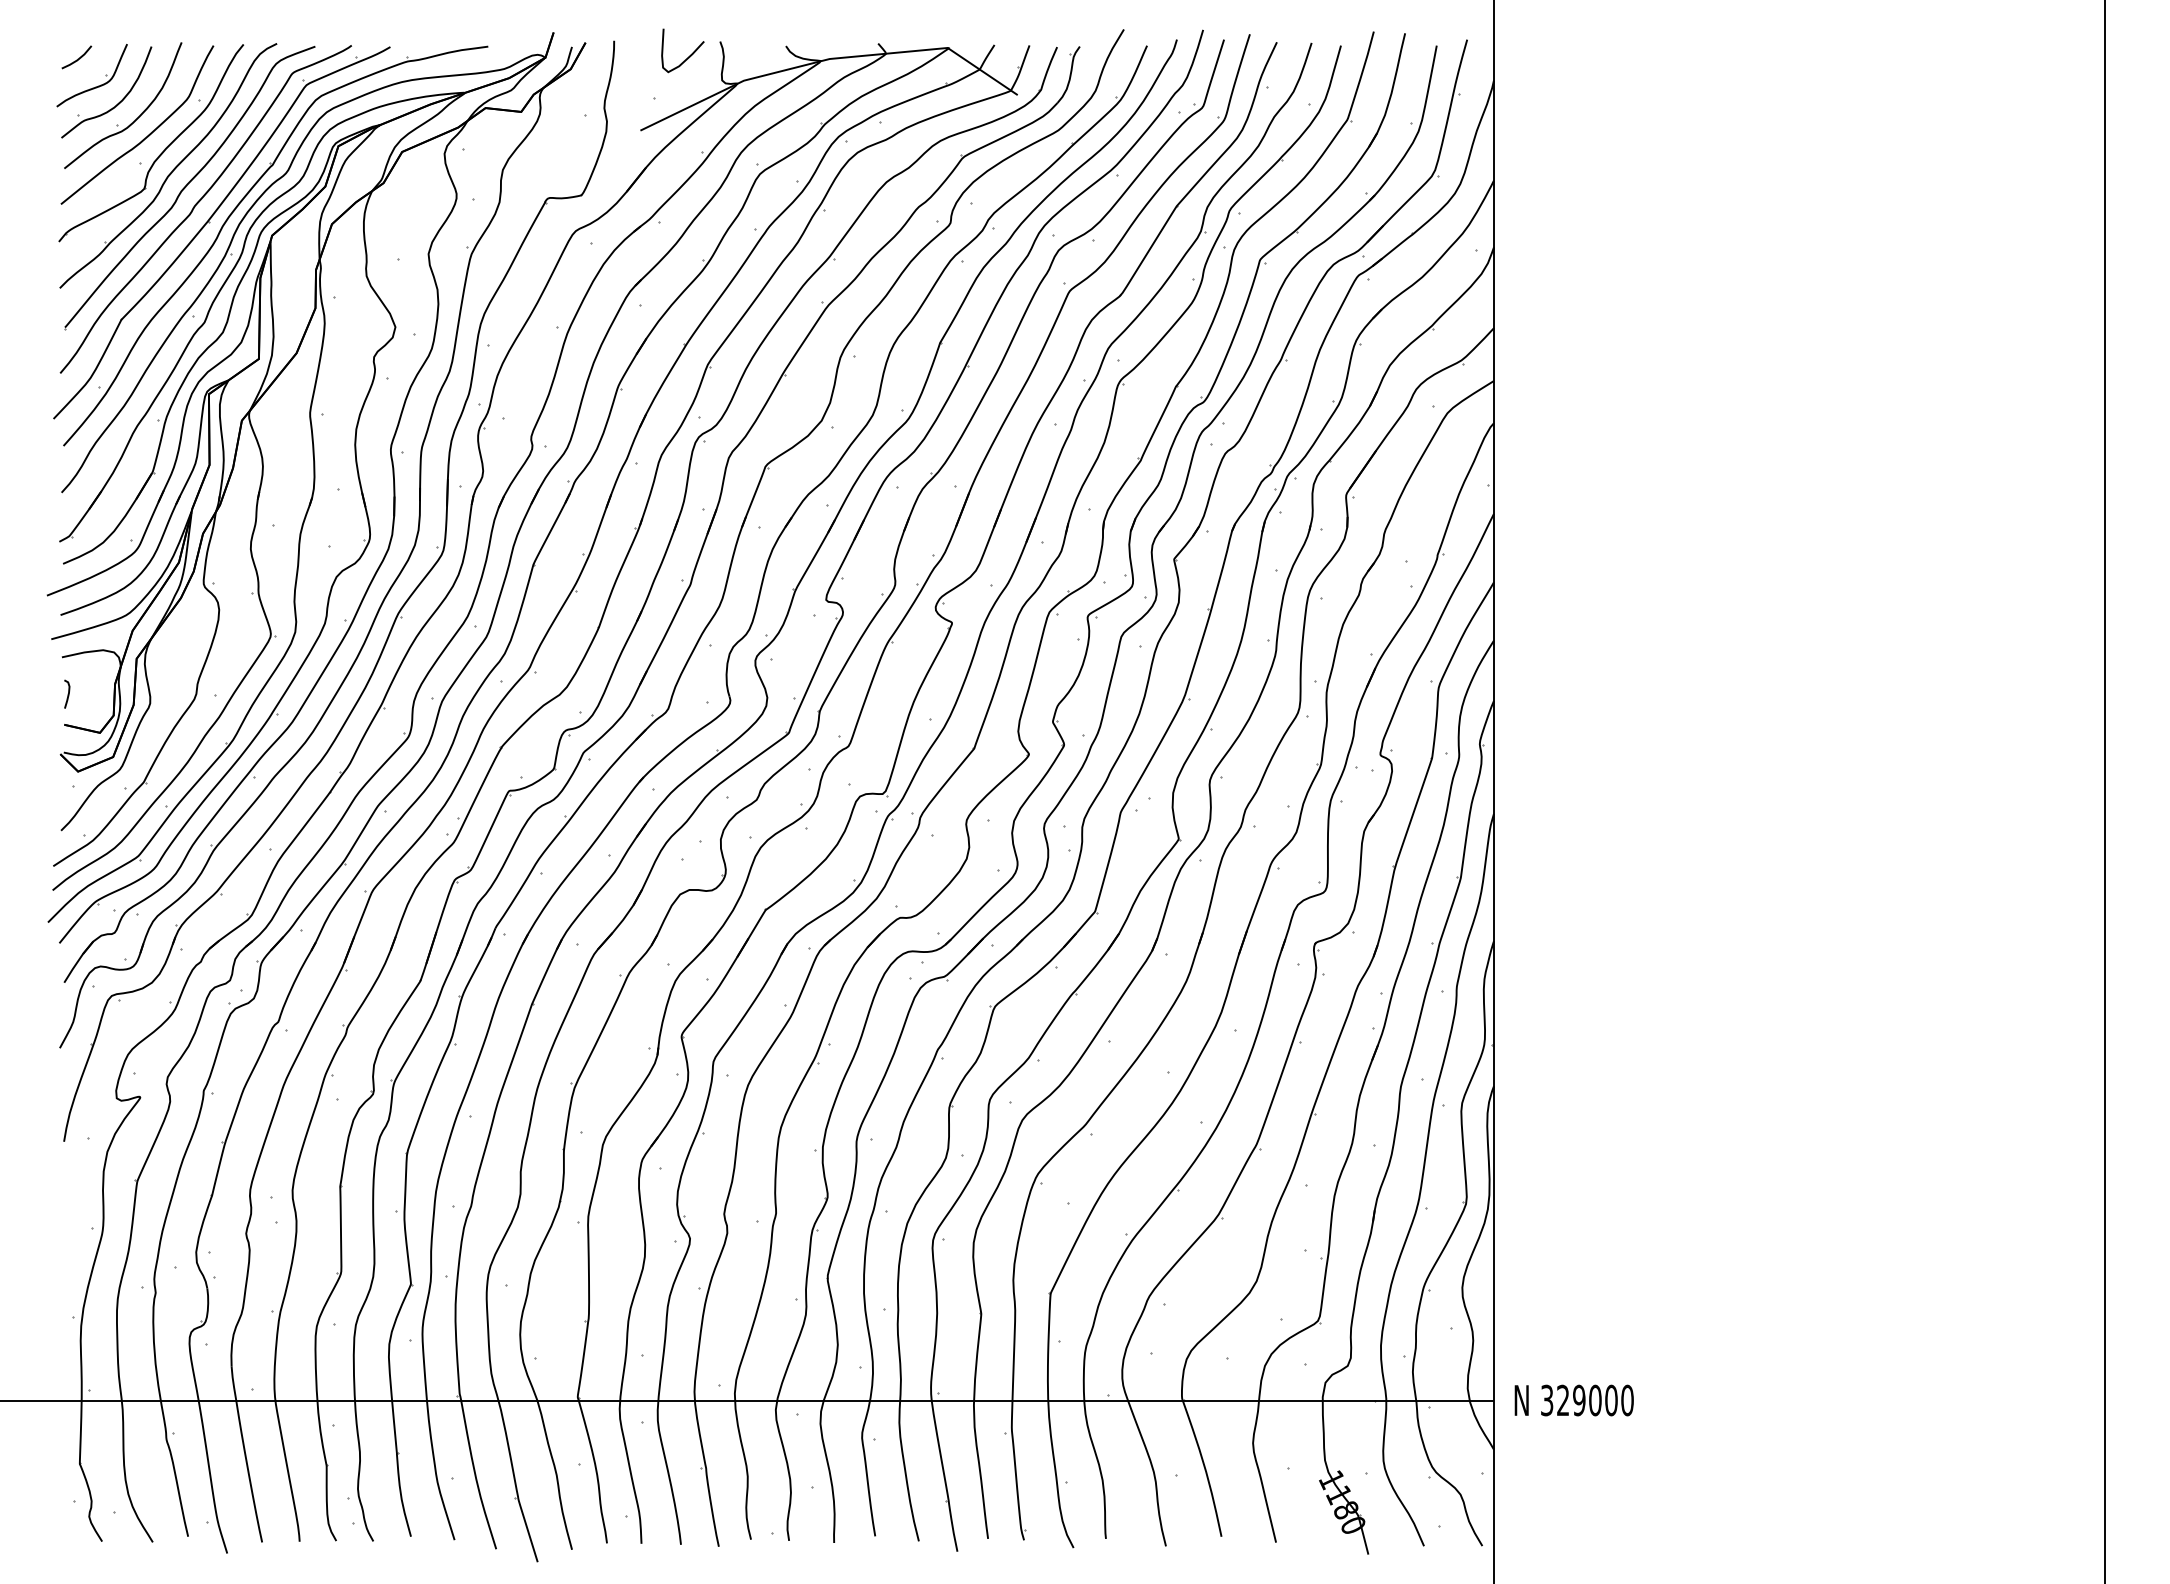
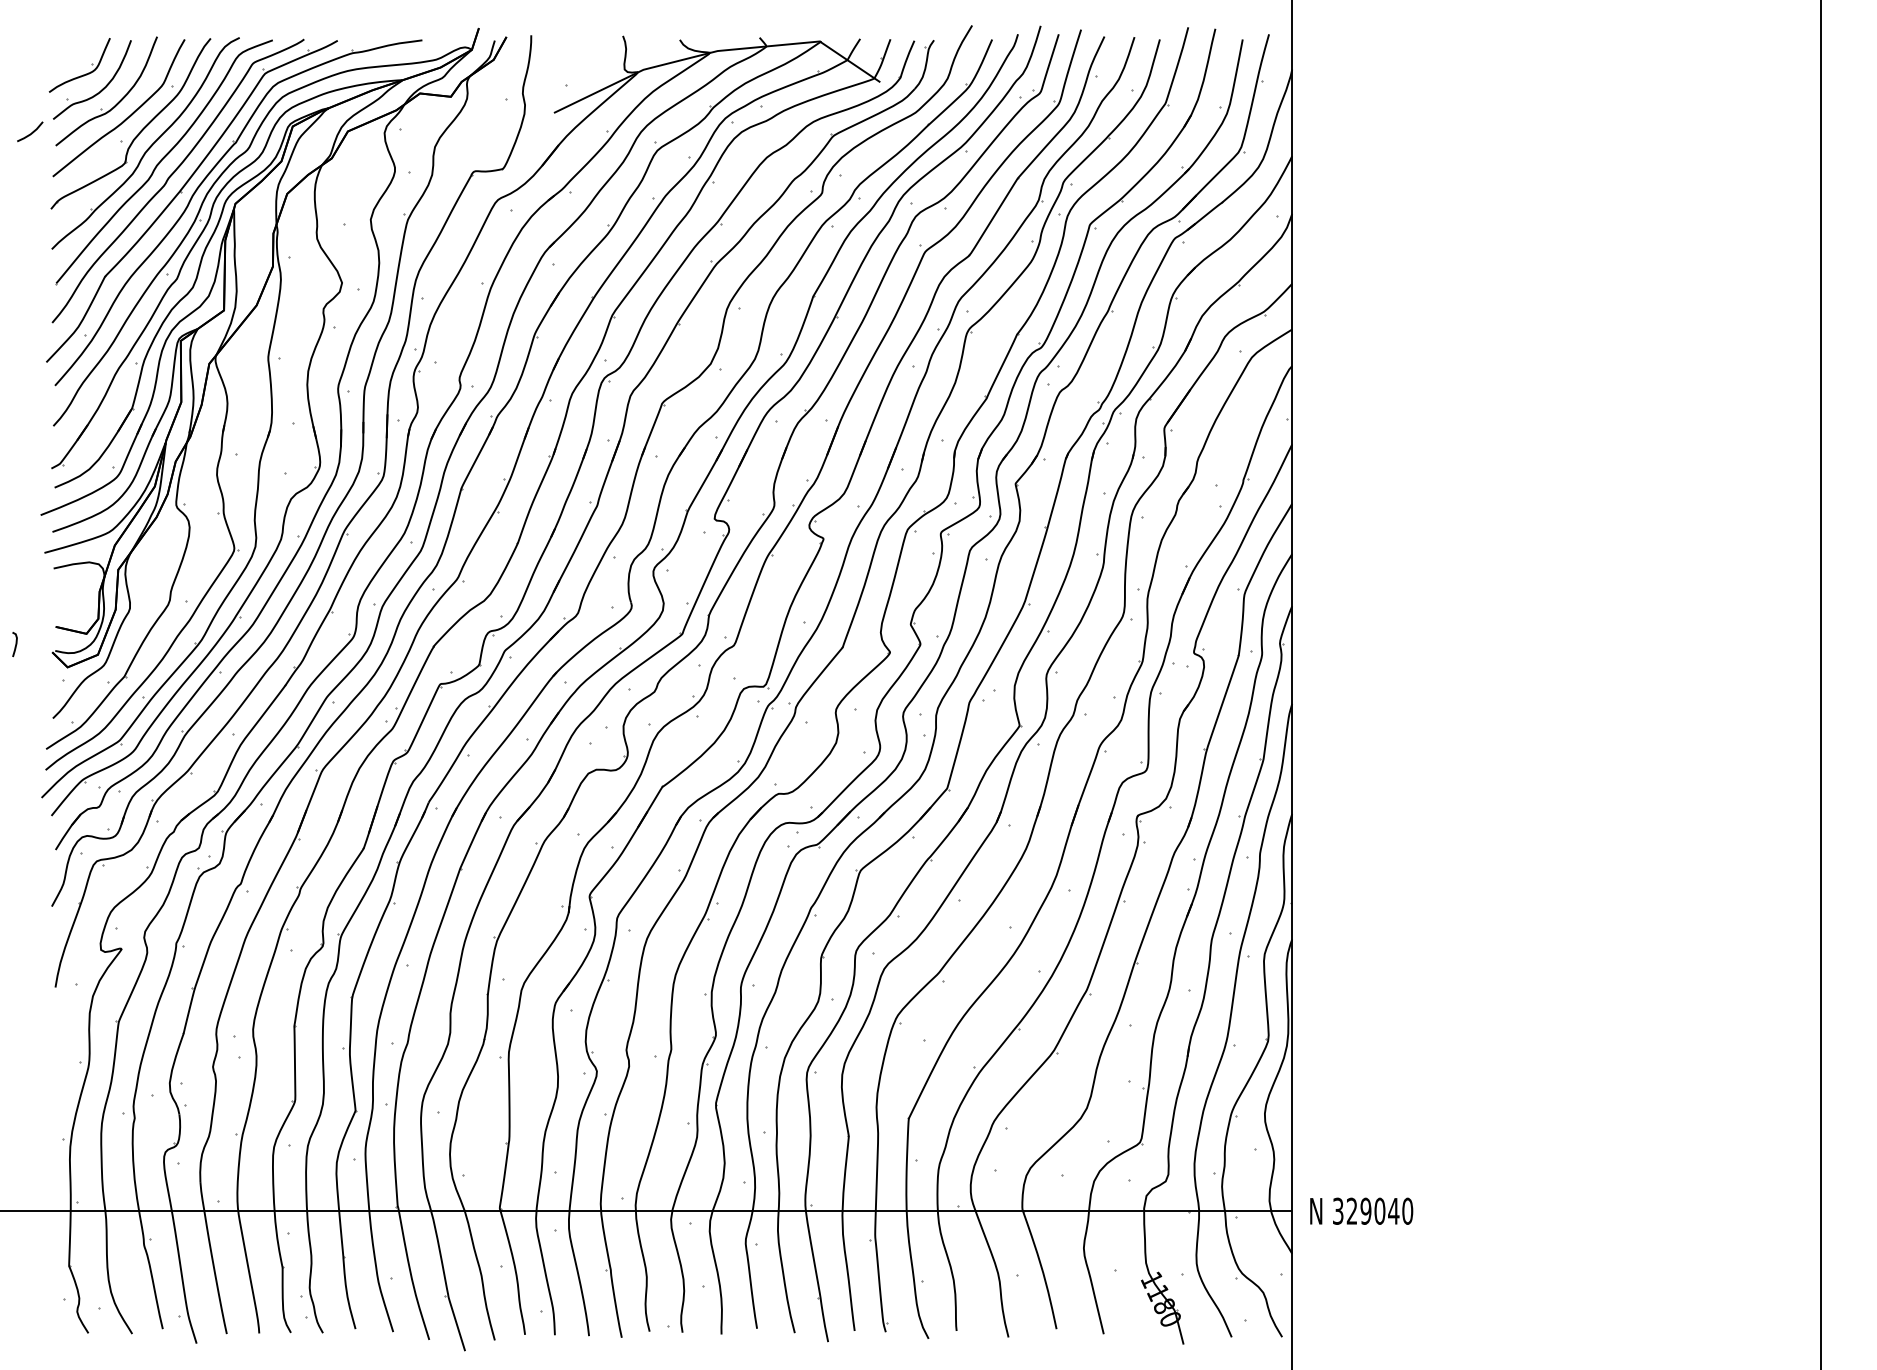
curve: (688, 56) -> (595, 48), removed
line: (77, 58) -> (30, 132), moved
curve: (68, 693) -> (16, 643), moved
text: (1611, 1400) -> (1393, 1211), 329000 -> 329040

